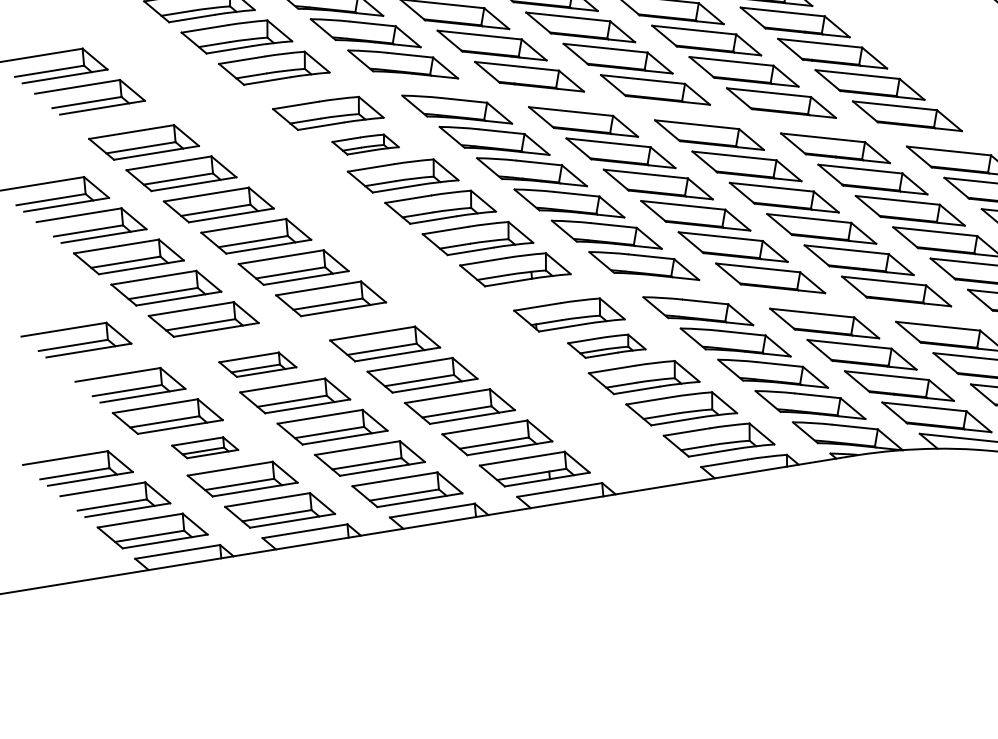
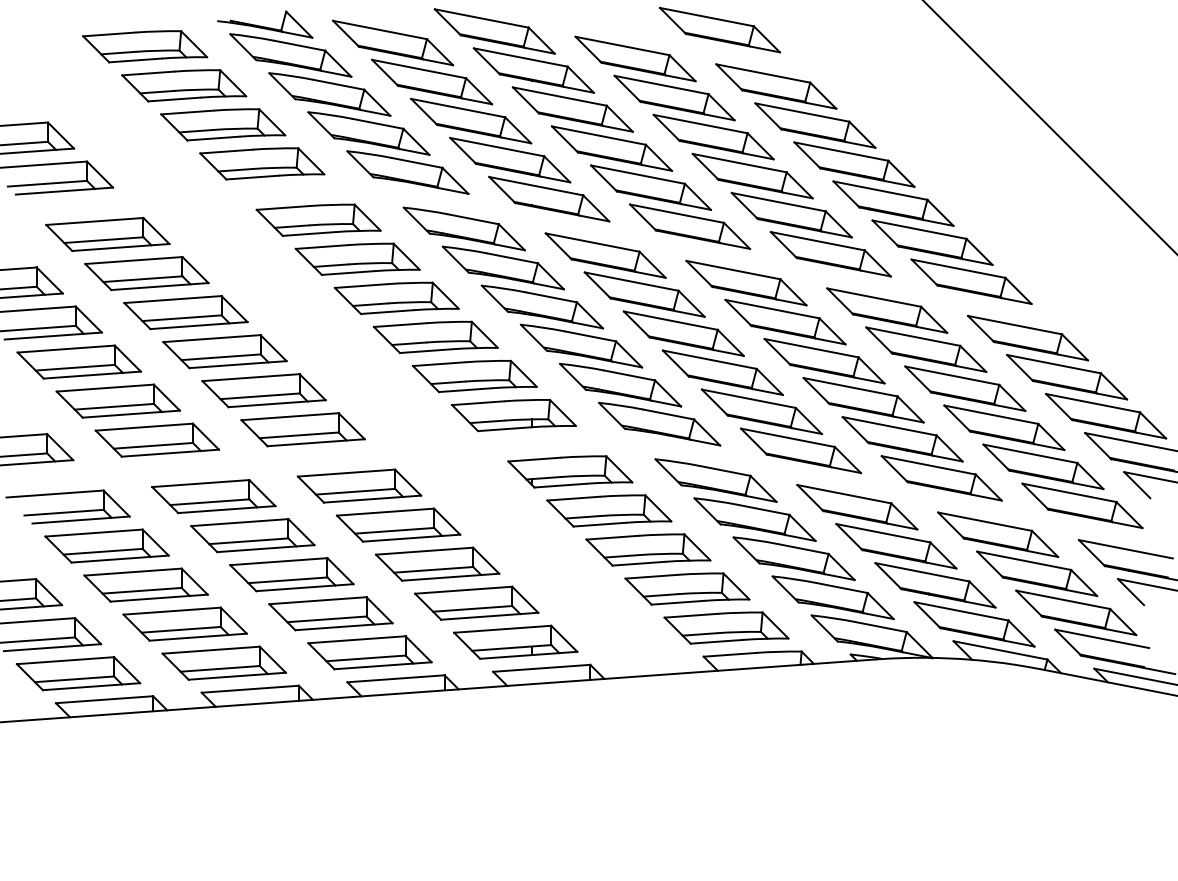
part: (365, 144) -> (357, 258), size x1.67
part: (606, 345) -> (609, 510), size x1.43
part: (257, 364) -> (213, 496), size x1.43
part: (204, 447) -> (145, 584), size x1.67

